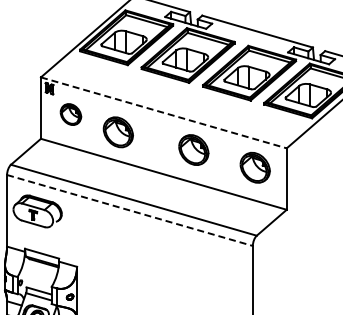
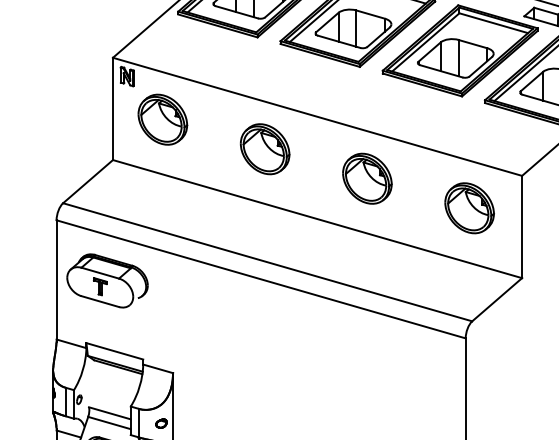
line: (163, 112) -> (316, 116), dashed -> solid
part: (70, 114) -> (162, 119), size x1.43
part: (117, 132) -> (263, 149), moved
line: (129, 210) -> (260, 279), dashed -> solid

